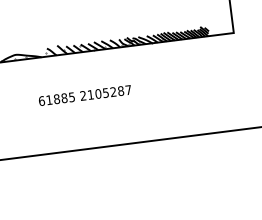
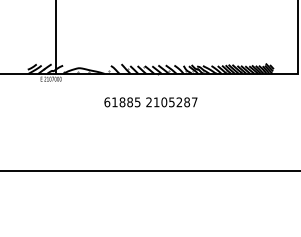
text: (84, 95) -> (150, 102), moved

